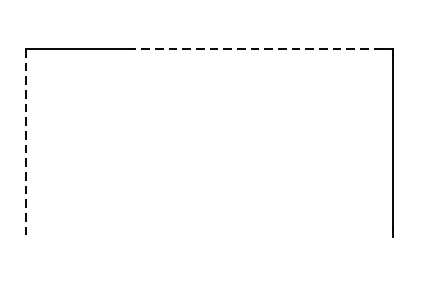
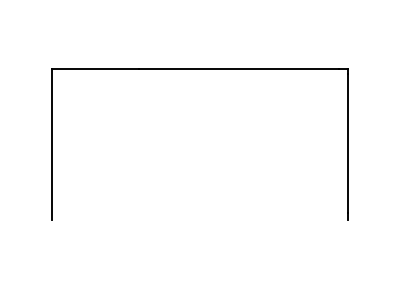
line: (258, 48) -> (239, 68), dashed -> solid
line: (26, 143) -> (52, 144), dashed -> solid

